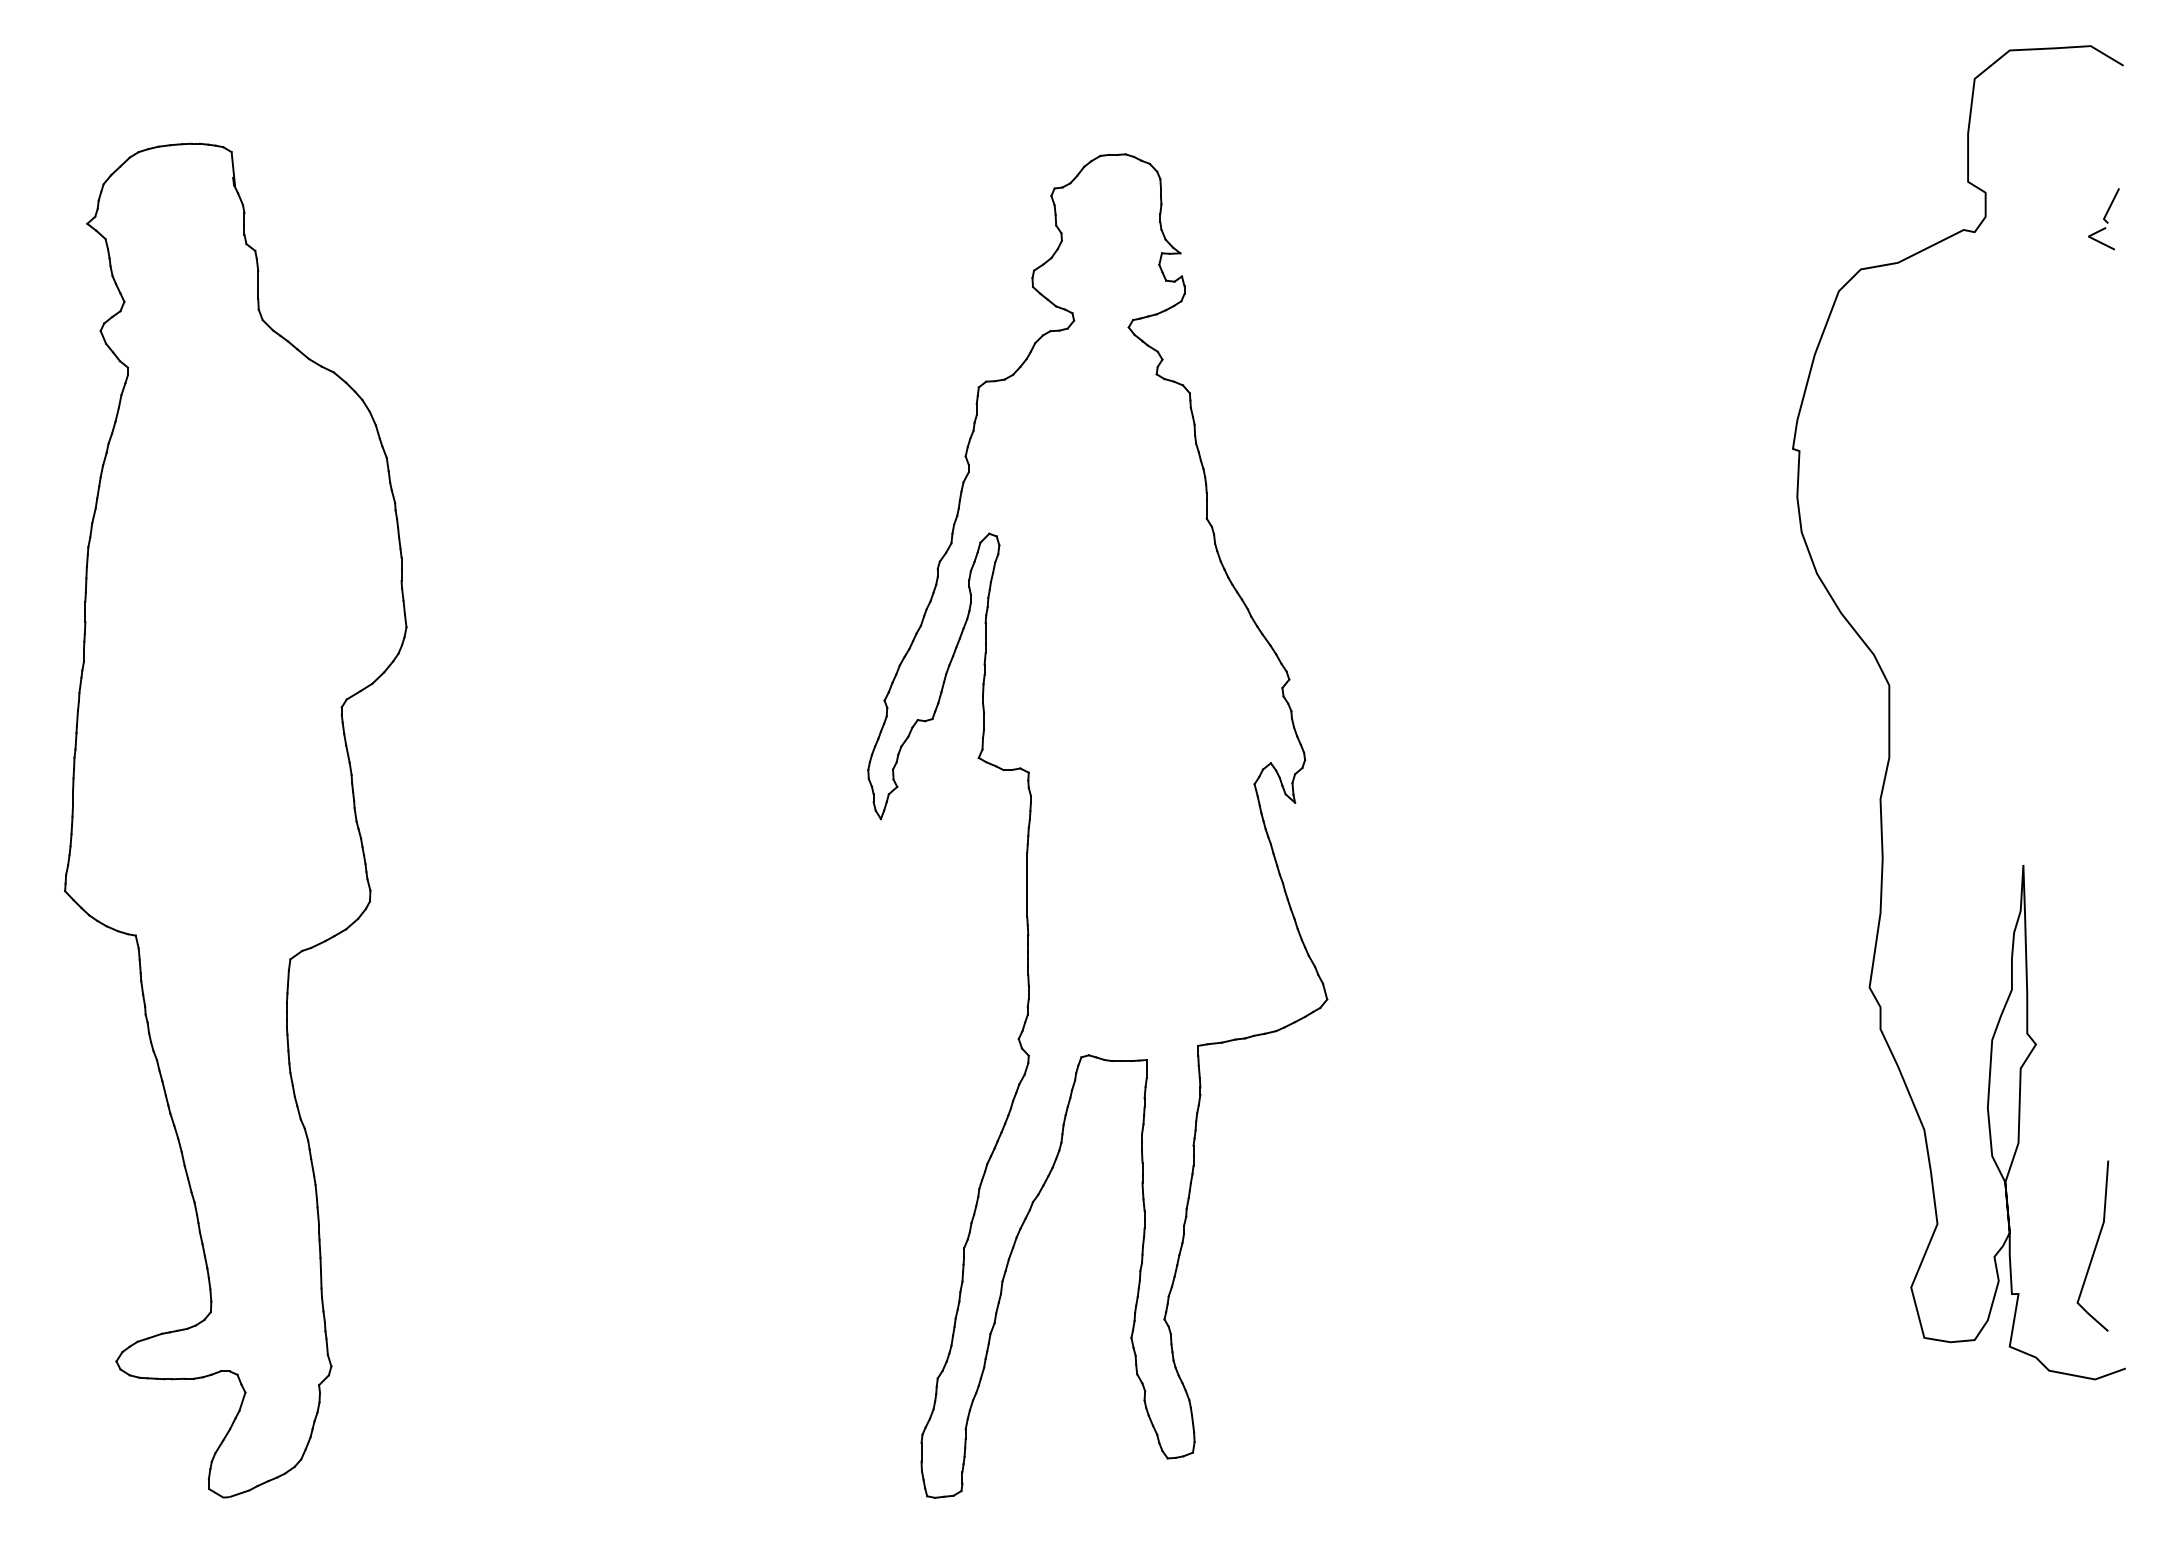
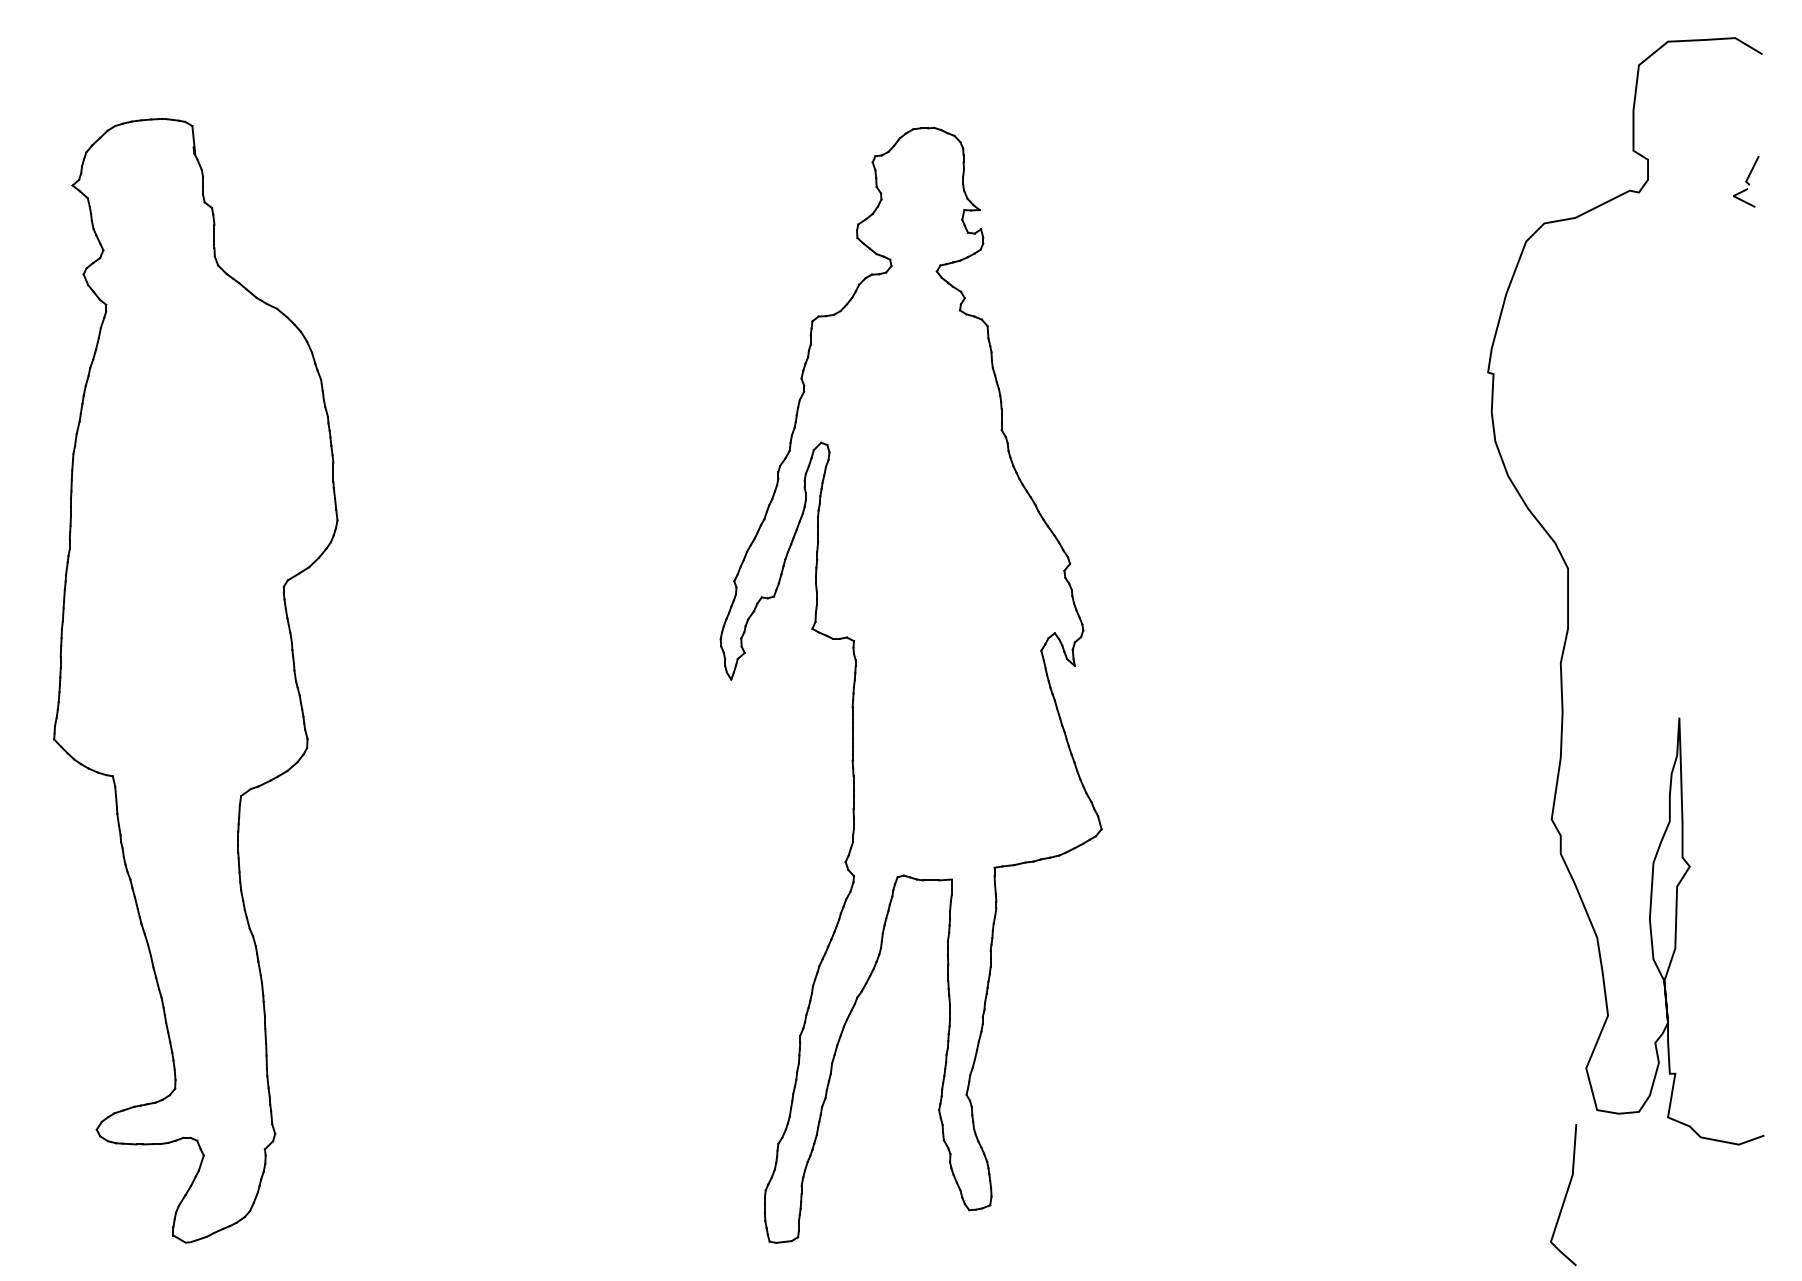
line: (2094, 1247) -> (1564, 1196), moved

